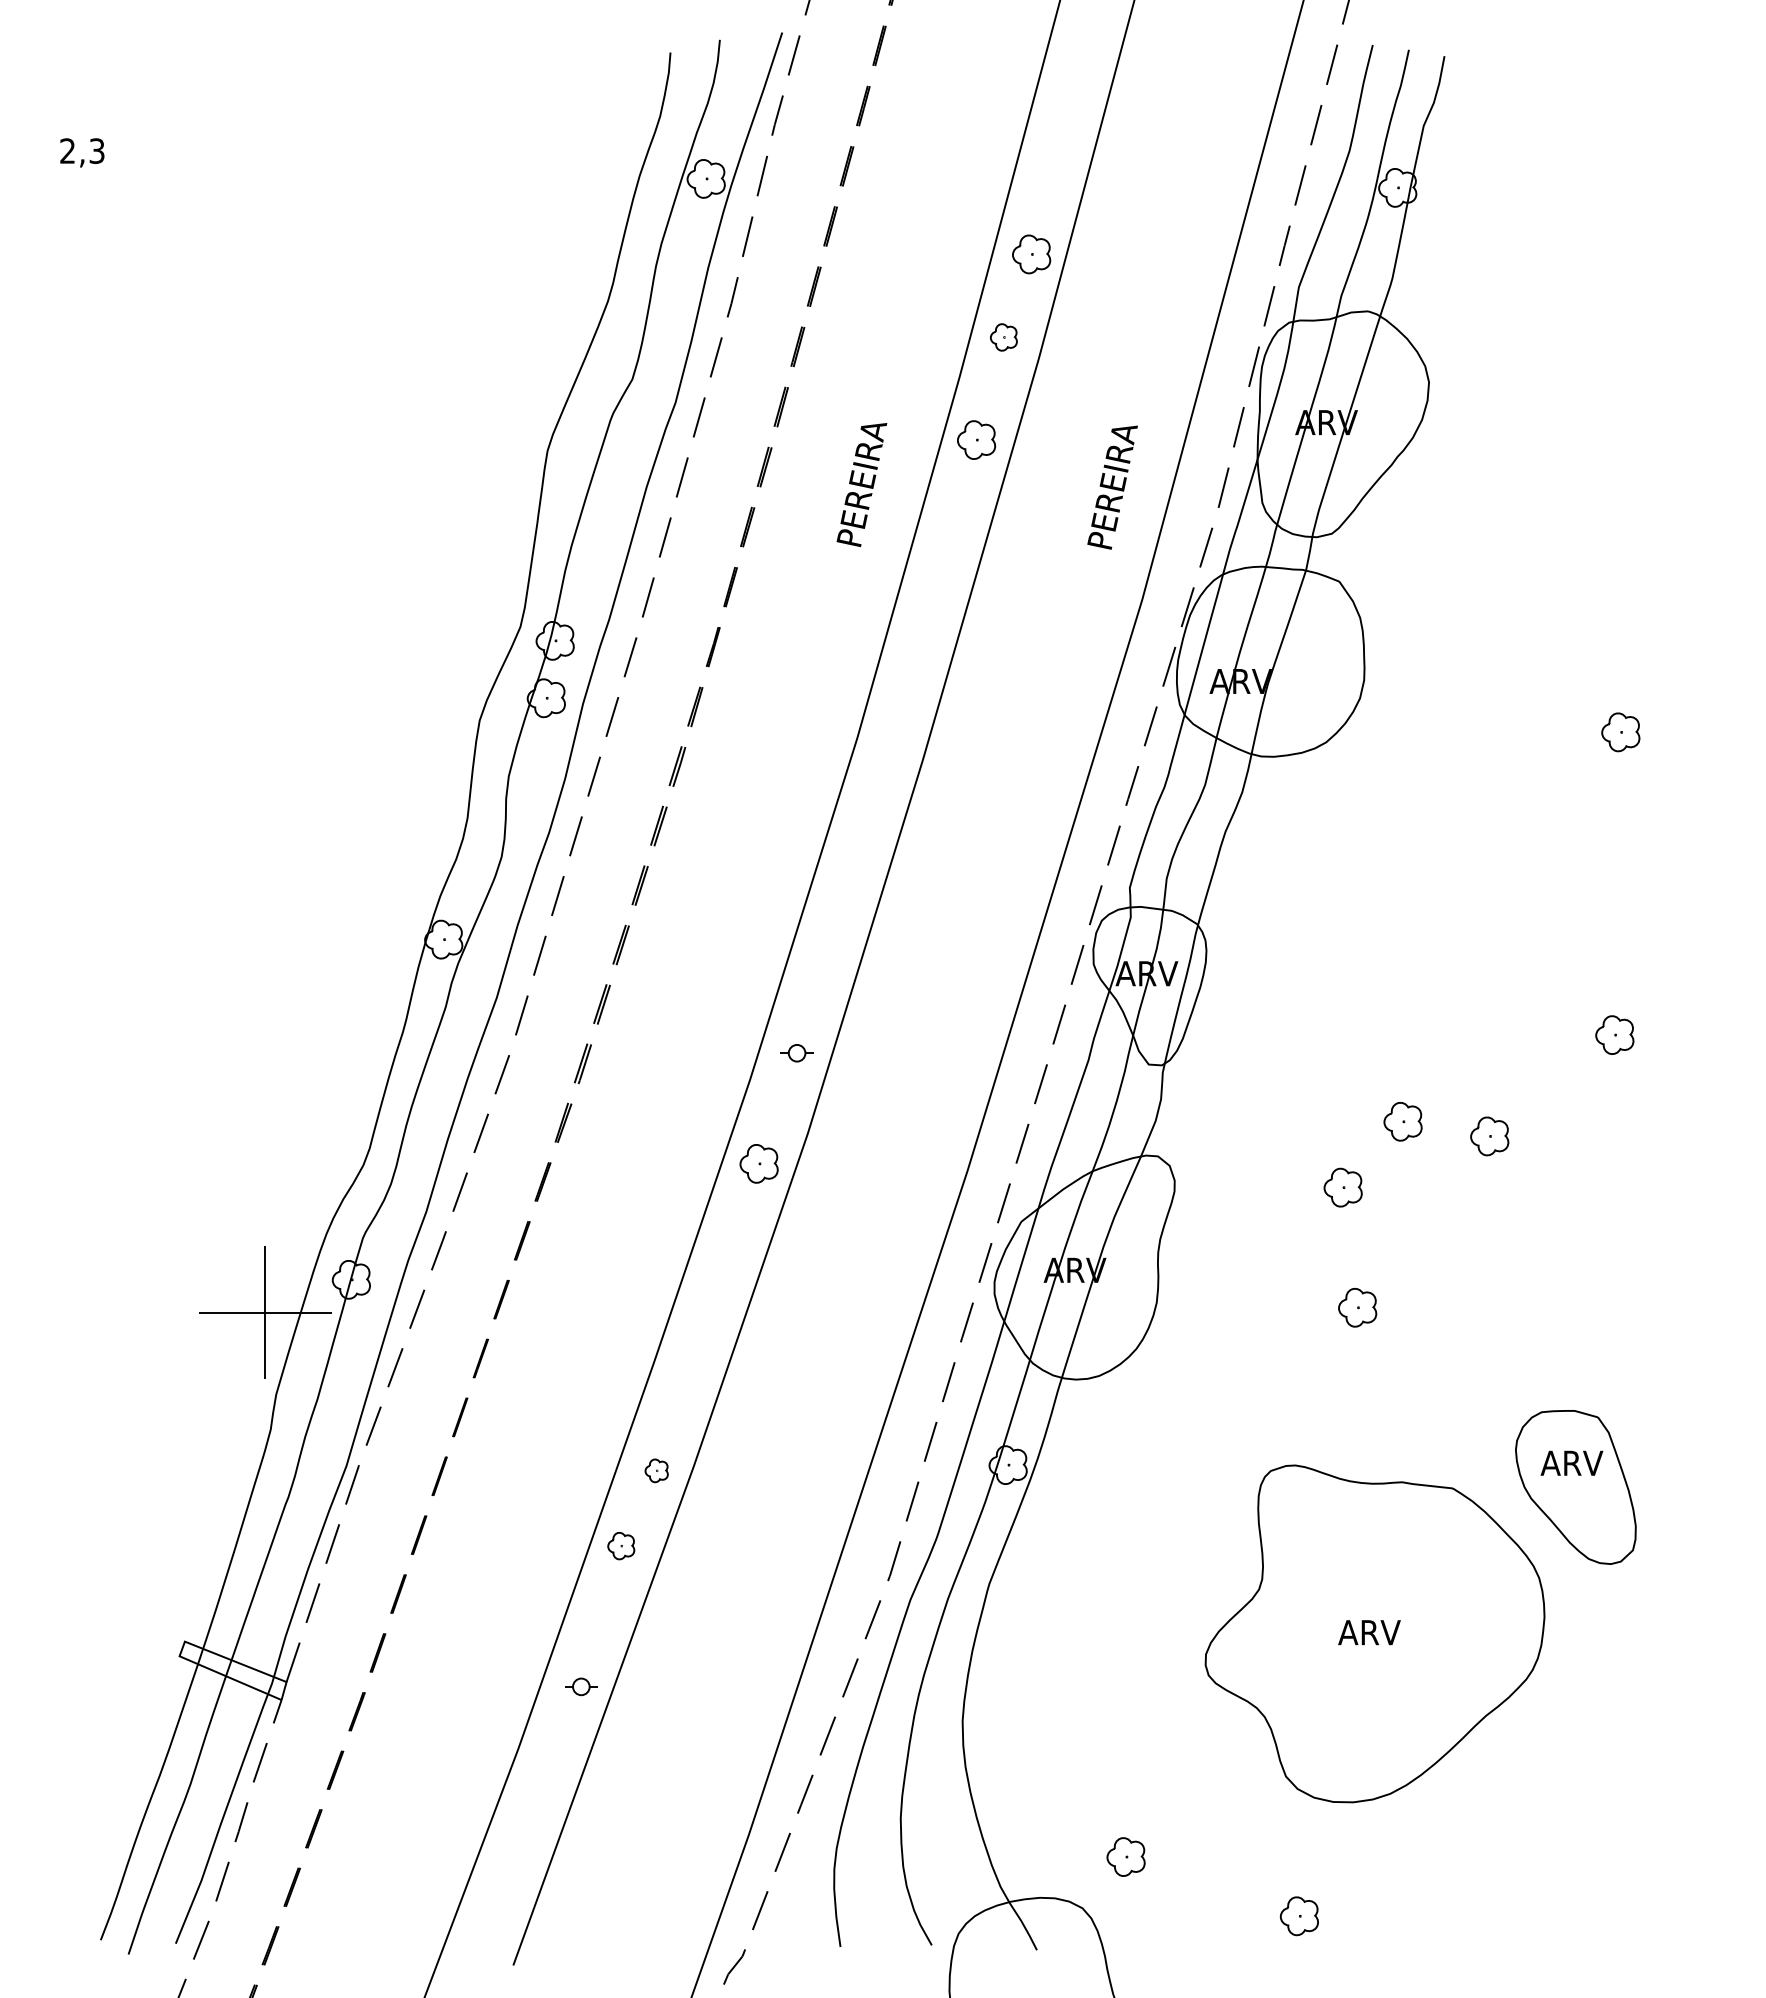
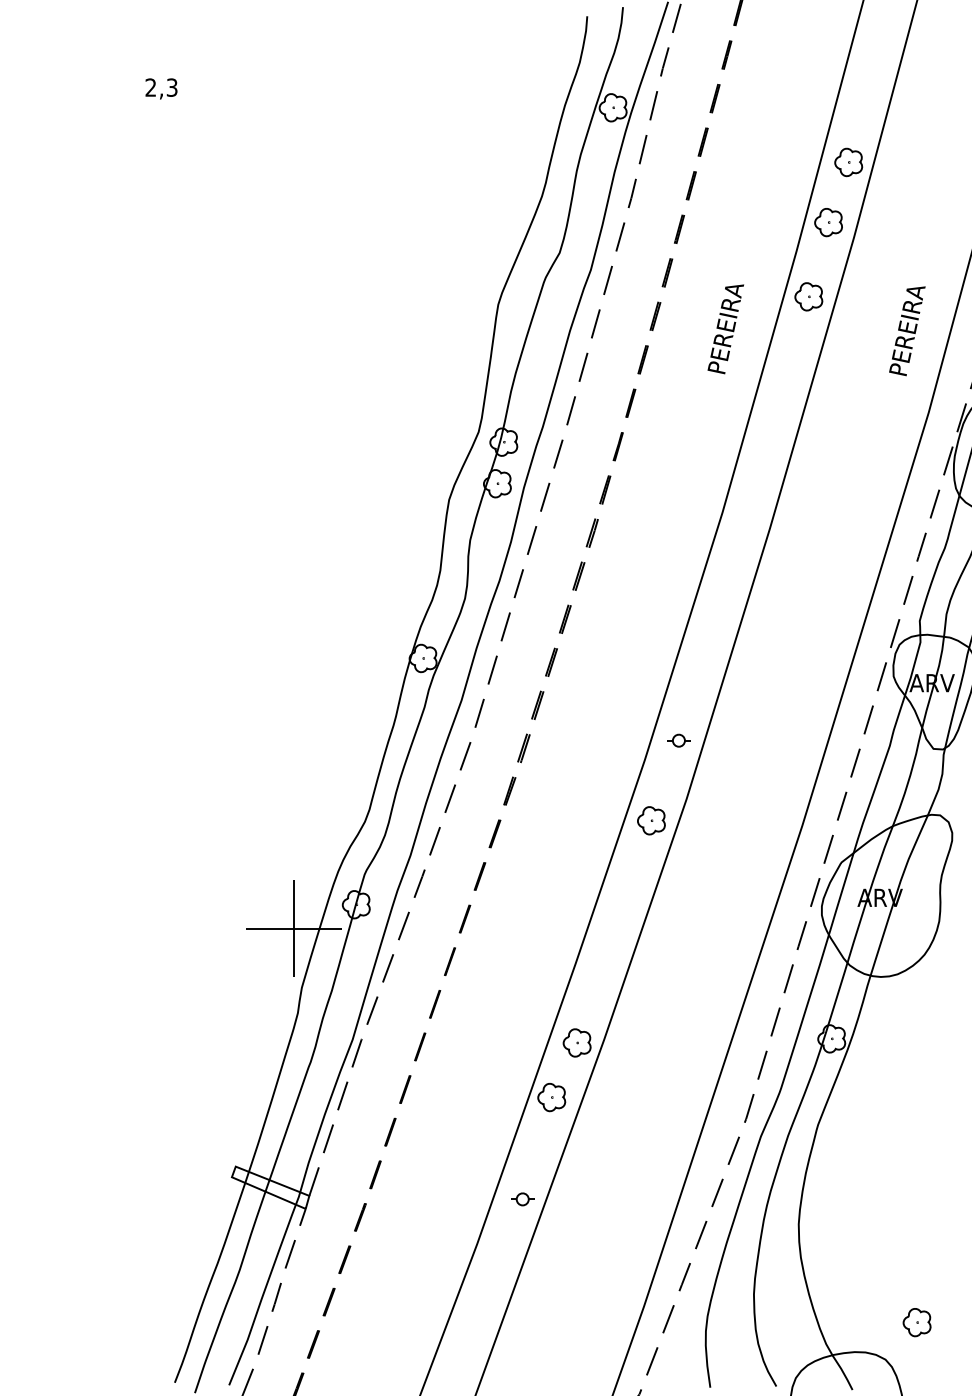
part: (1003, 337) -> (828, 222), size x1.43
part: (656, 1470) -> (577, 1042), size x1.67
part: (620, 1545) -> (551, 1097), size x1.43

